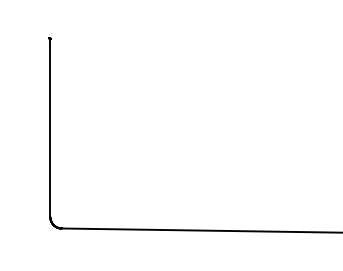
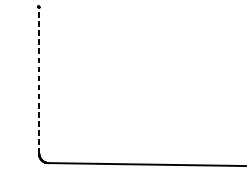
line: (50, 128) -> (39, 80), solid -> dashed

